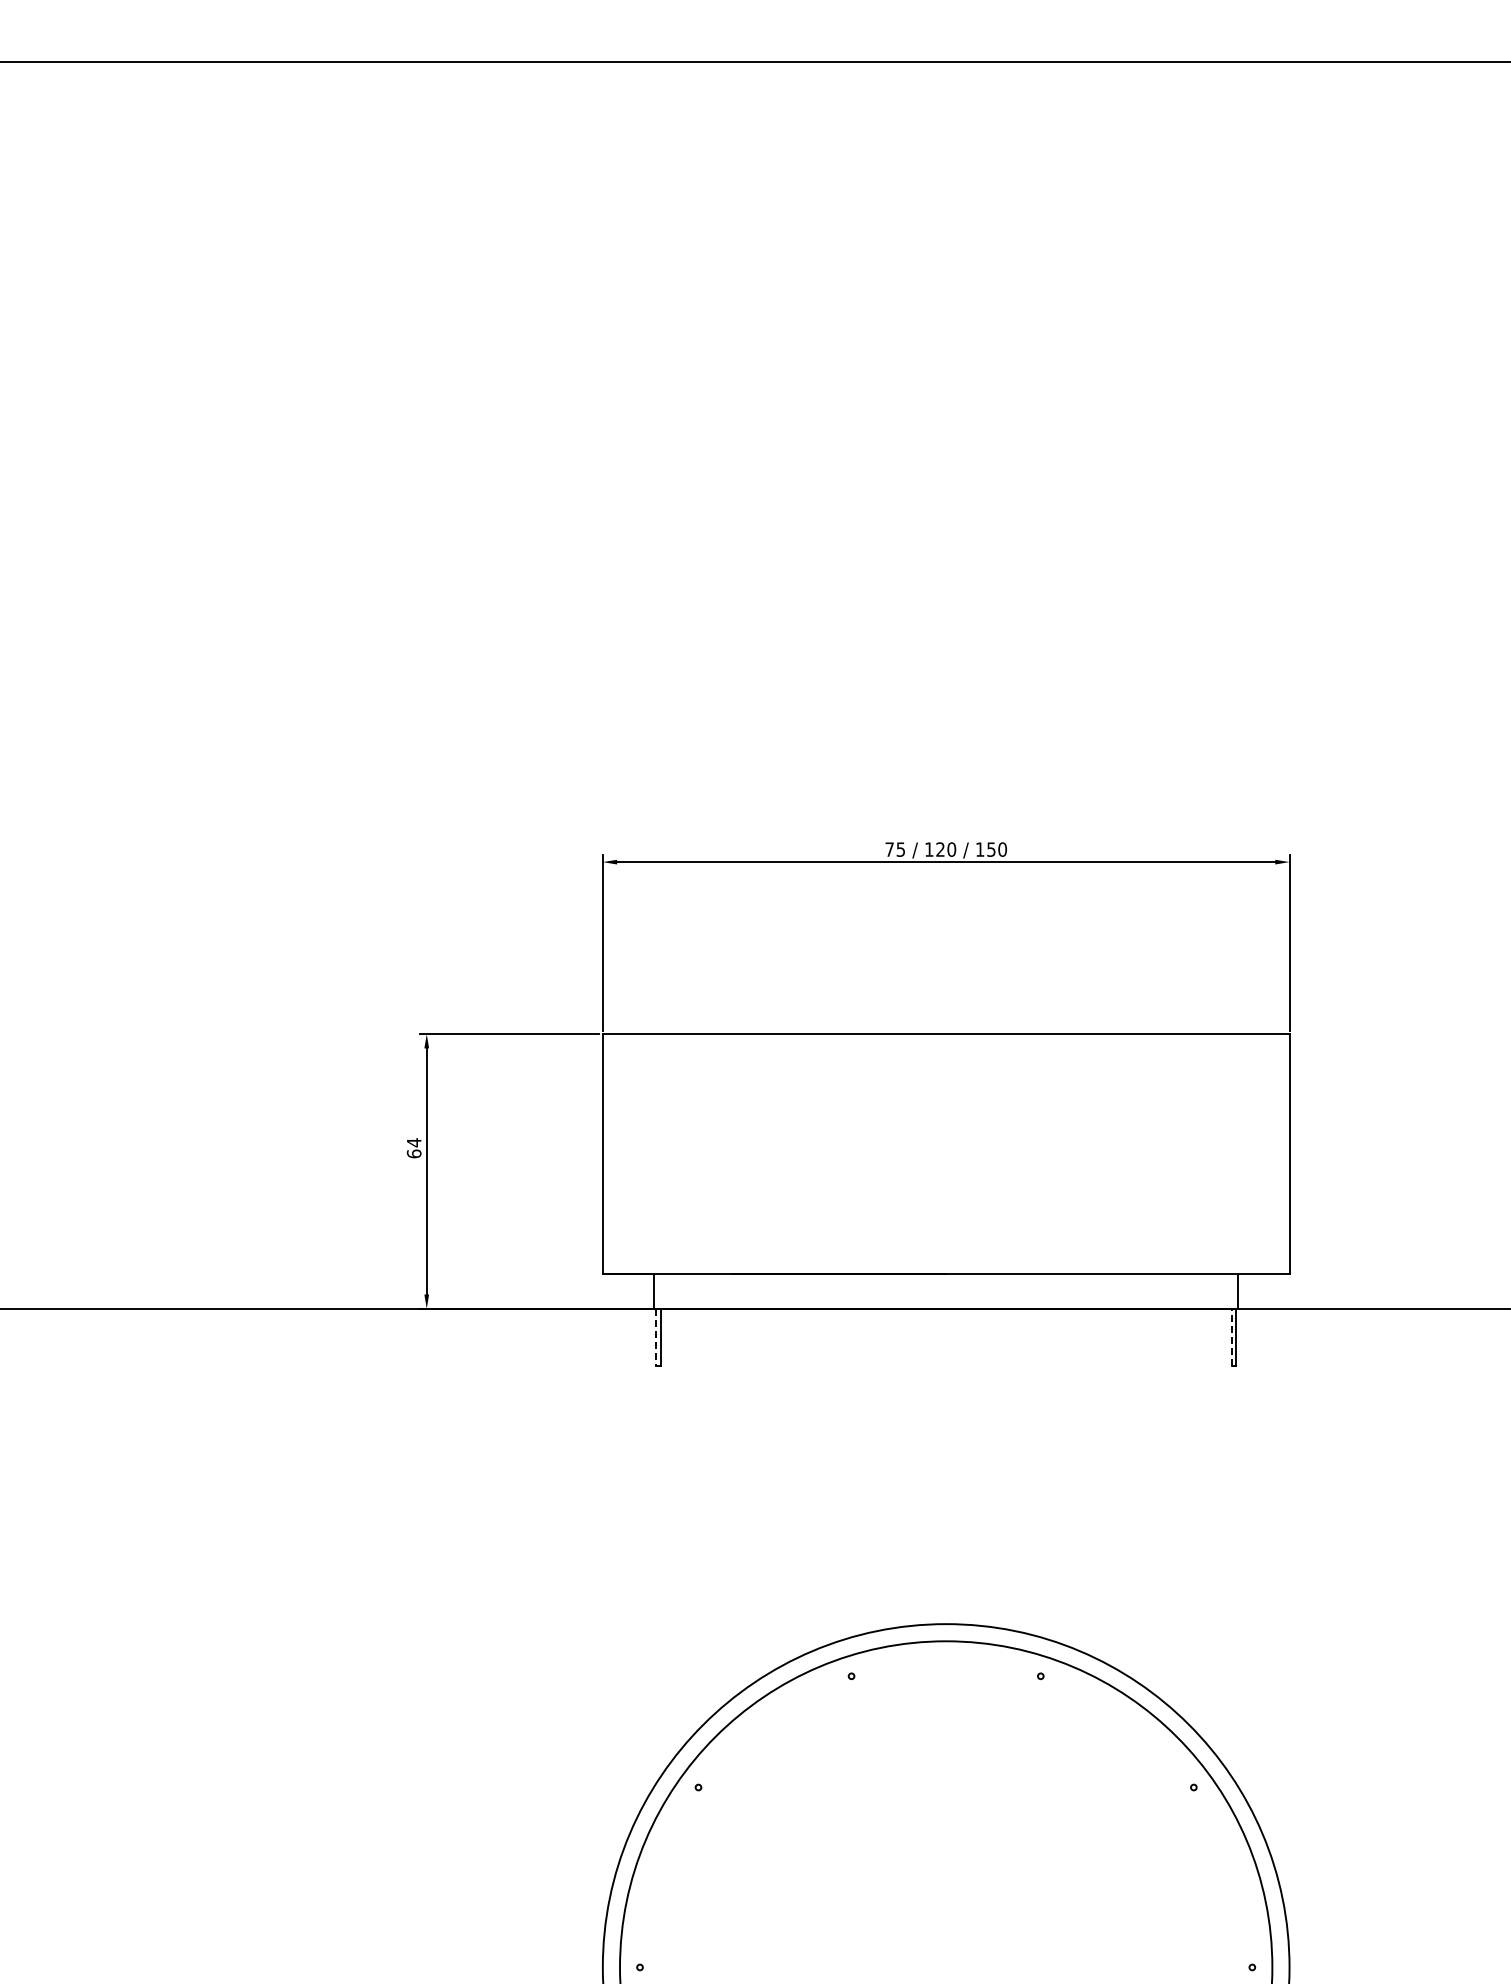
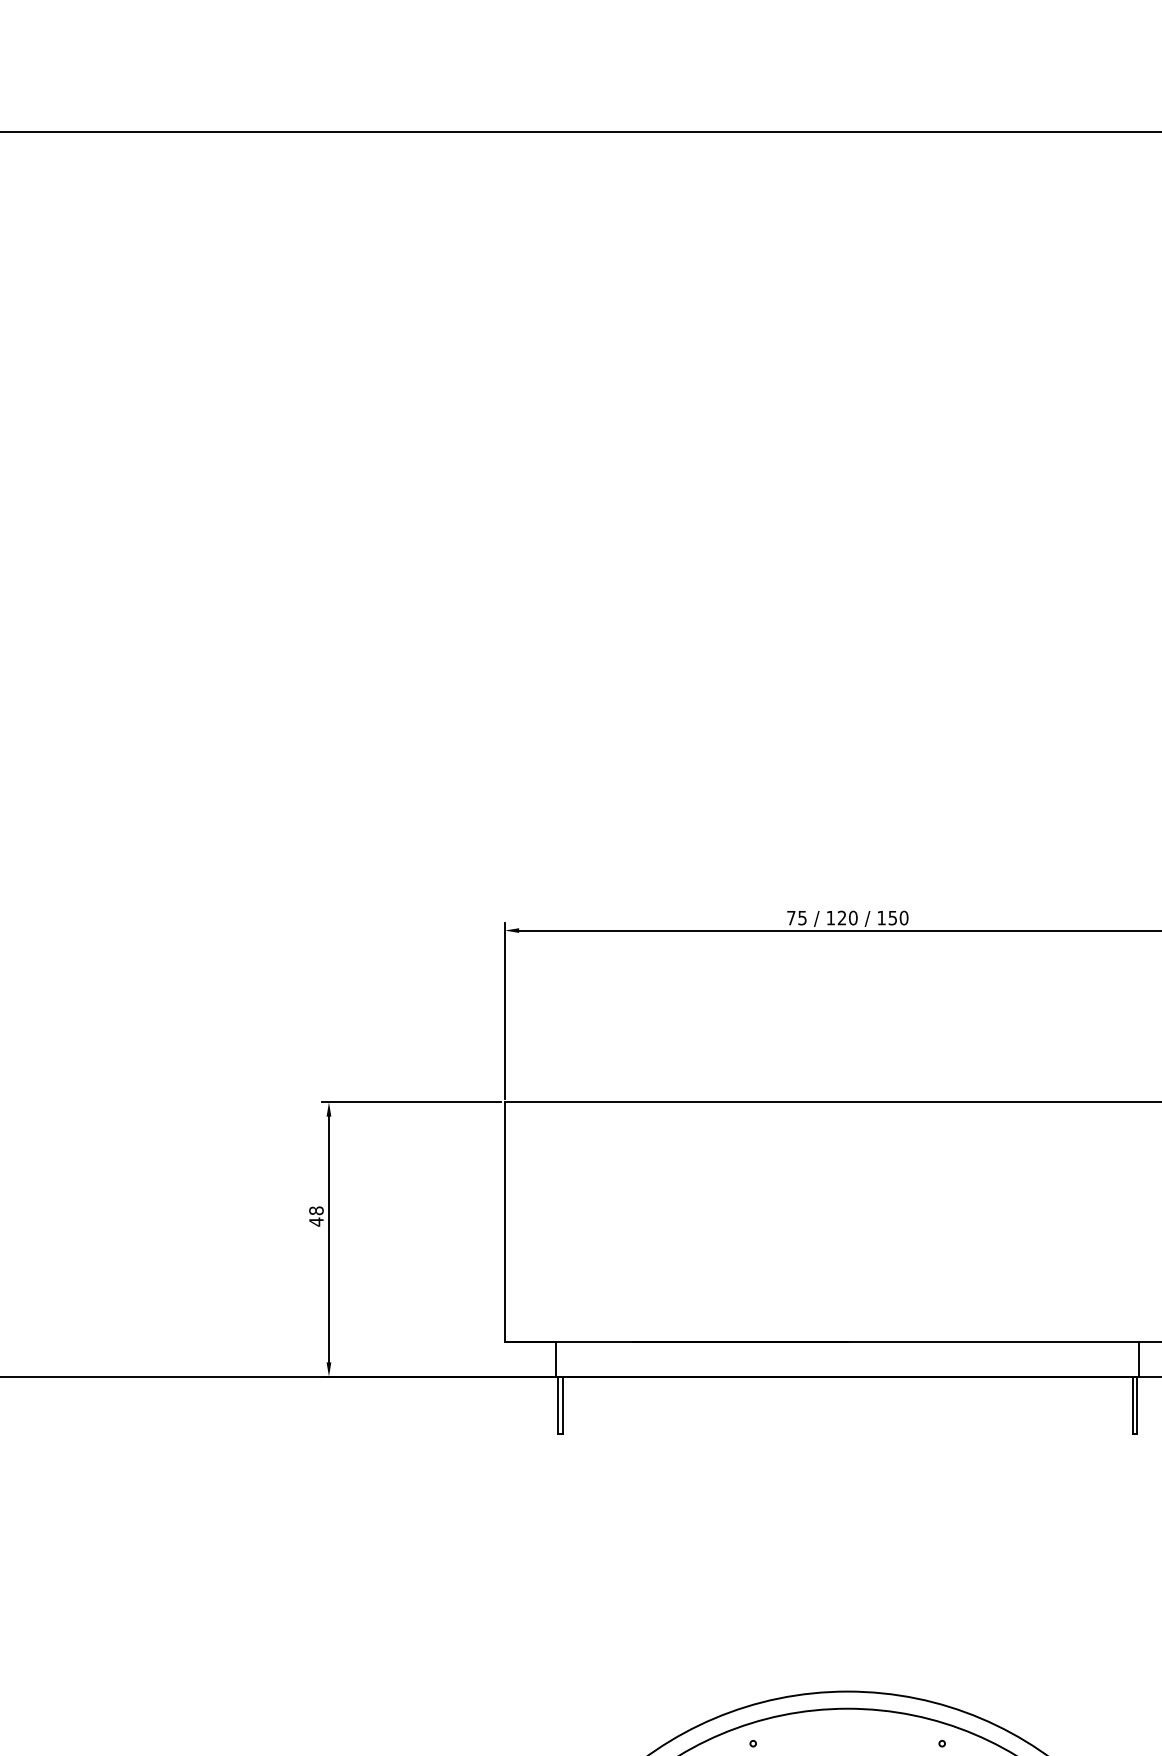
text: (413, 1148) -> (315, 1216), 64 -> 48
line: (656, 1337) -> (558, 1405), dashed -> solid
line: (1231, 1337) -> (1132, 1405), dashed -> solid

